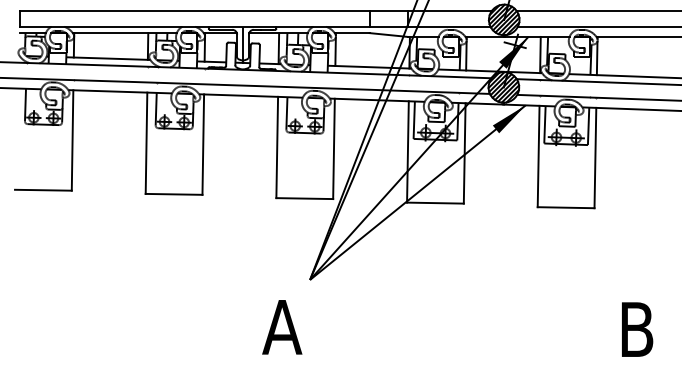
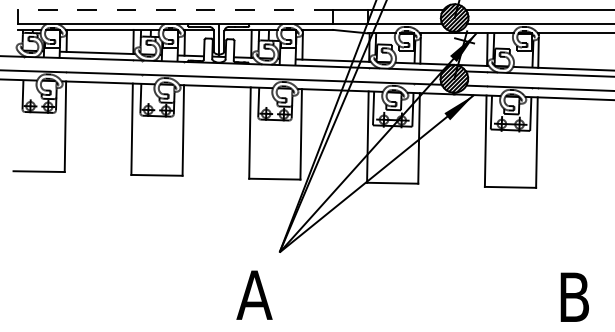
line: (195, 11) -> (176, 10), solid -> dashed

